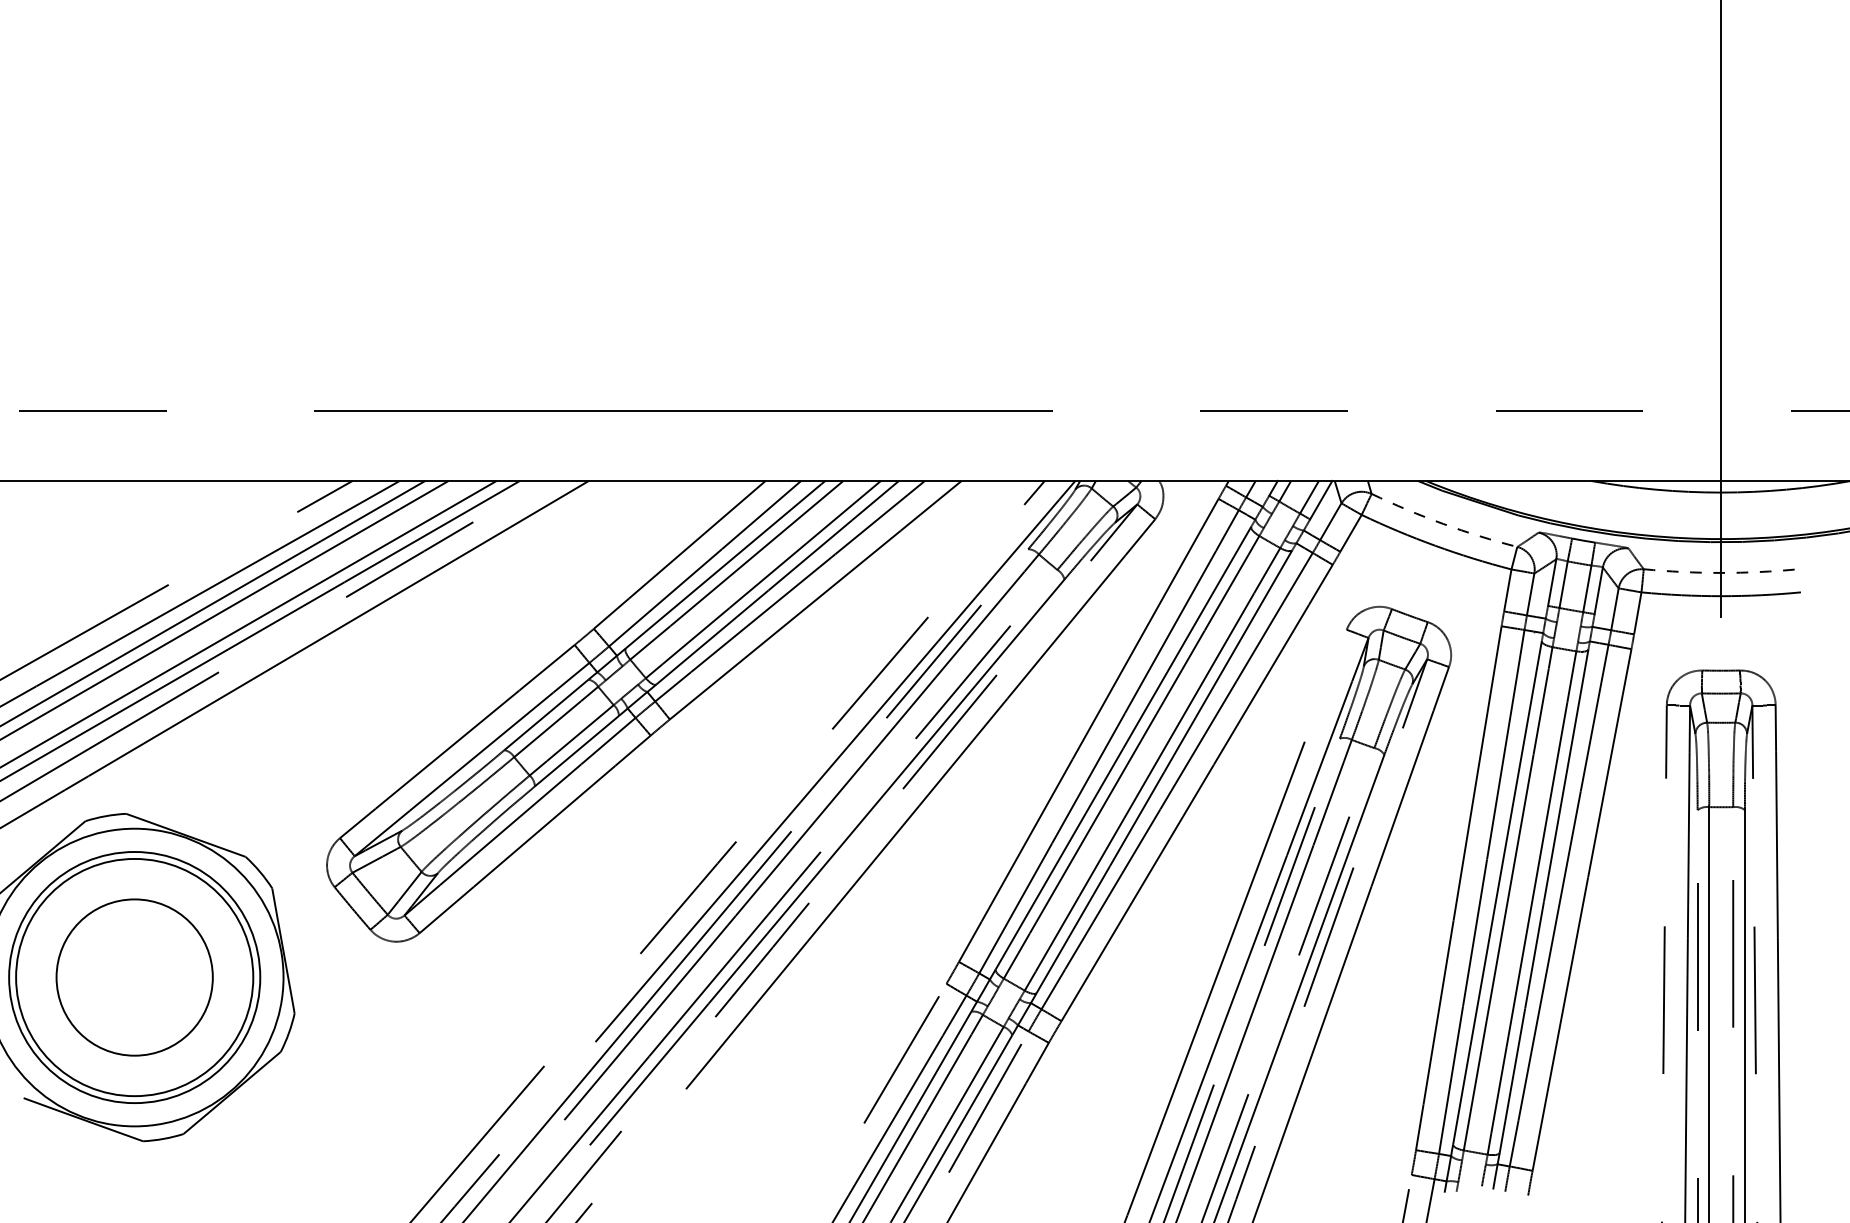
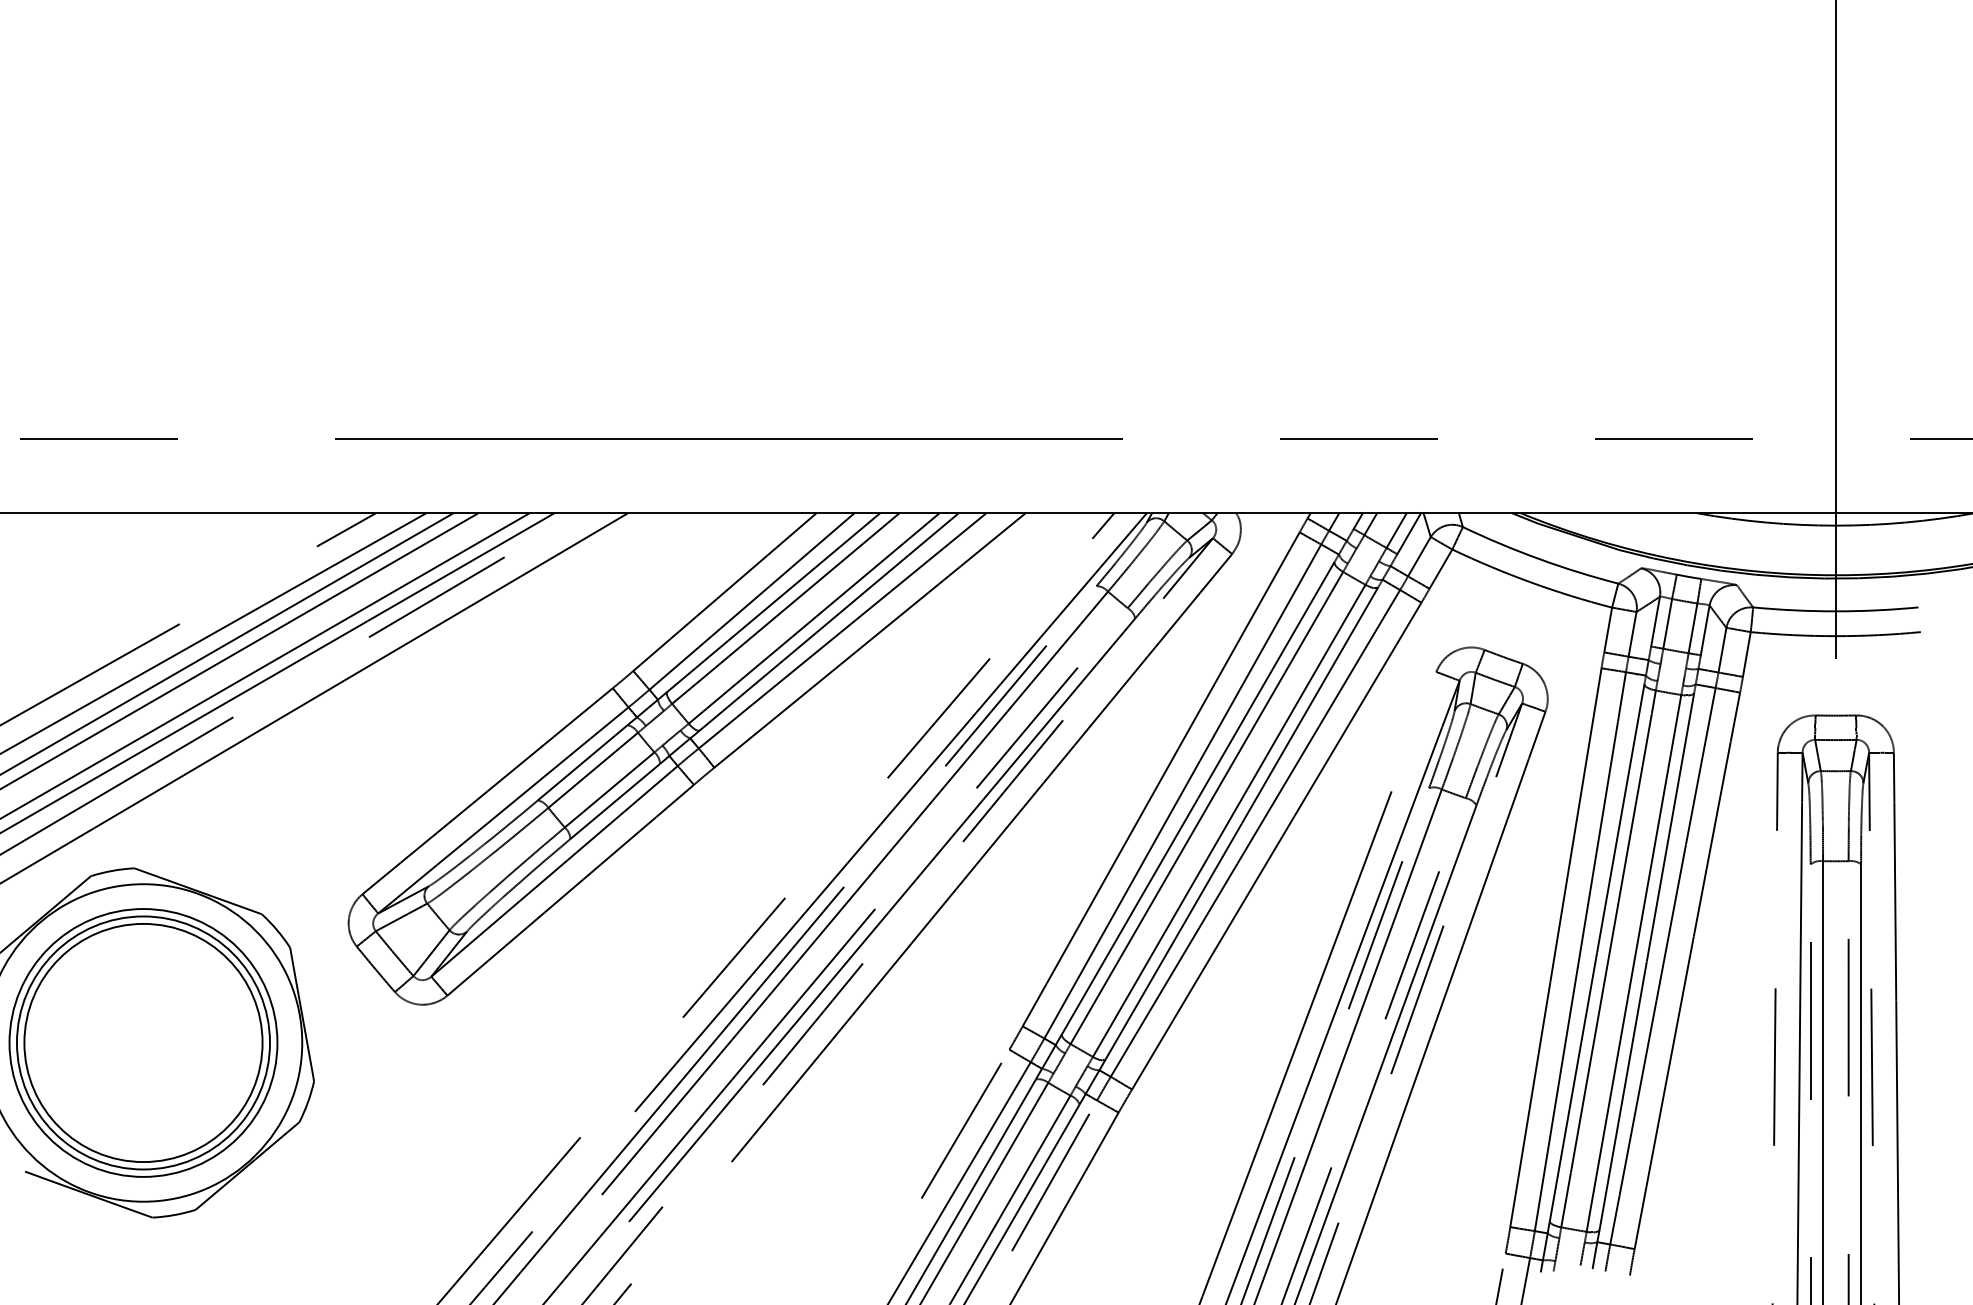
arc: (1443, 523) -> (1539, 558), dashed -> solid
arc: (1721, 572) -> (1836, 610), dashed -> solid
circle: (134, 977) -> (143, 1042), size x1.43

